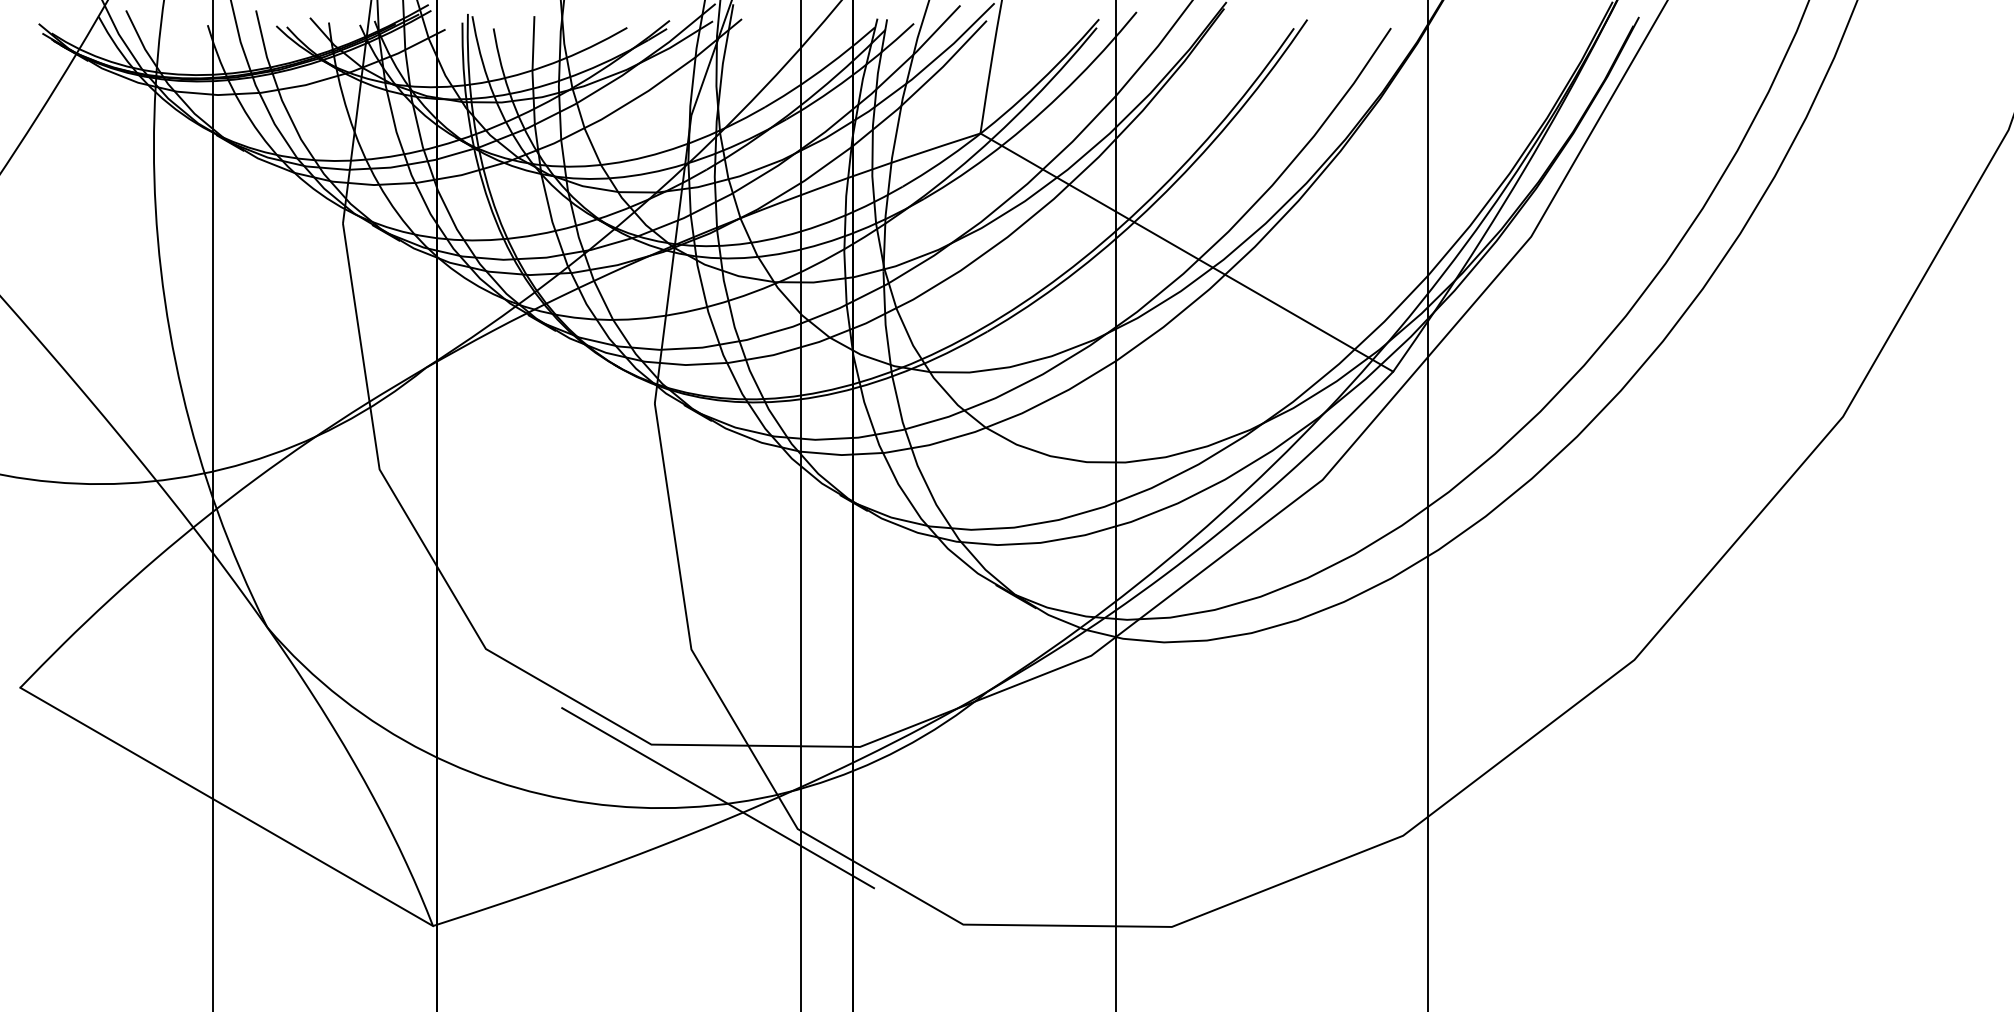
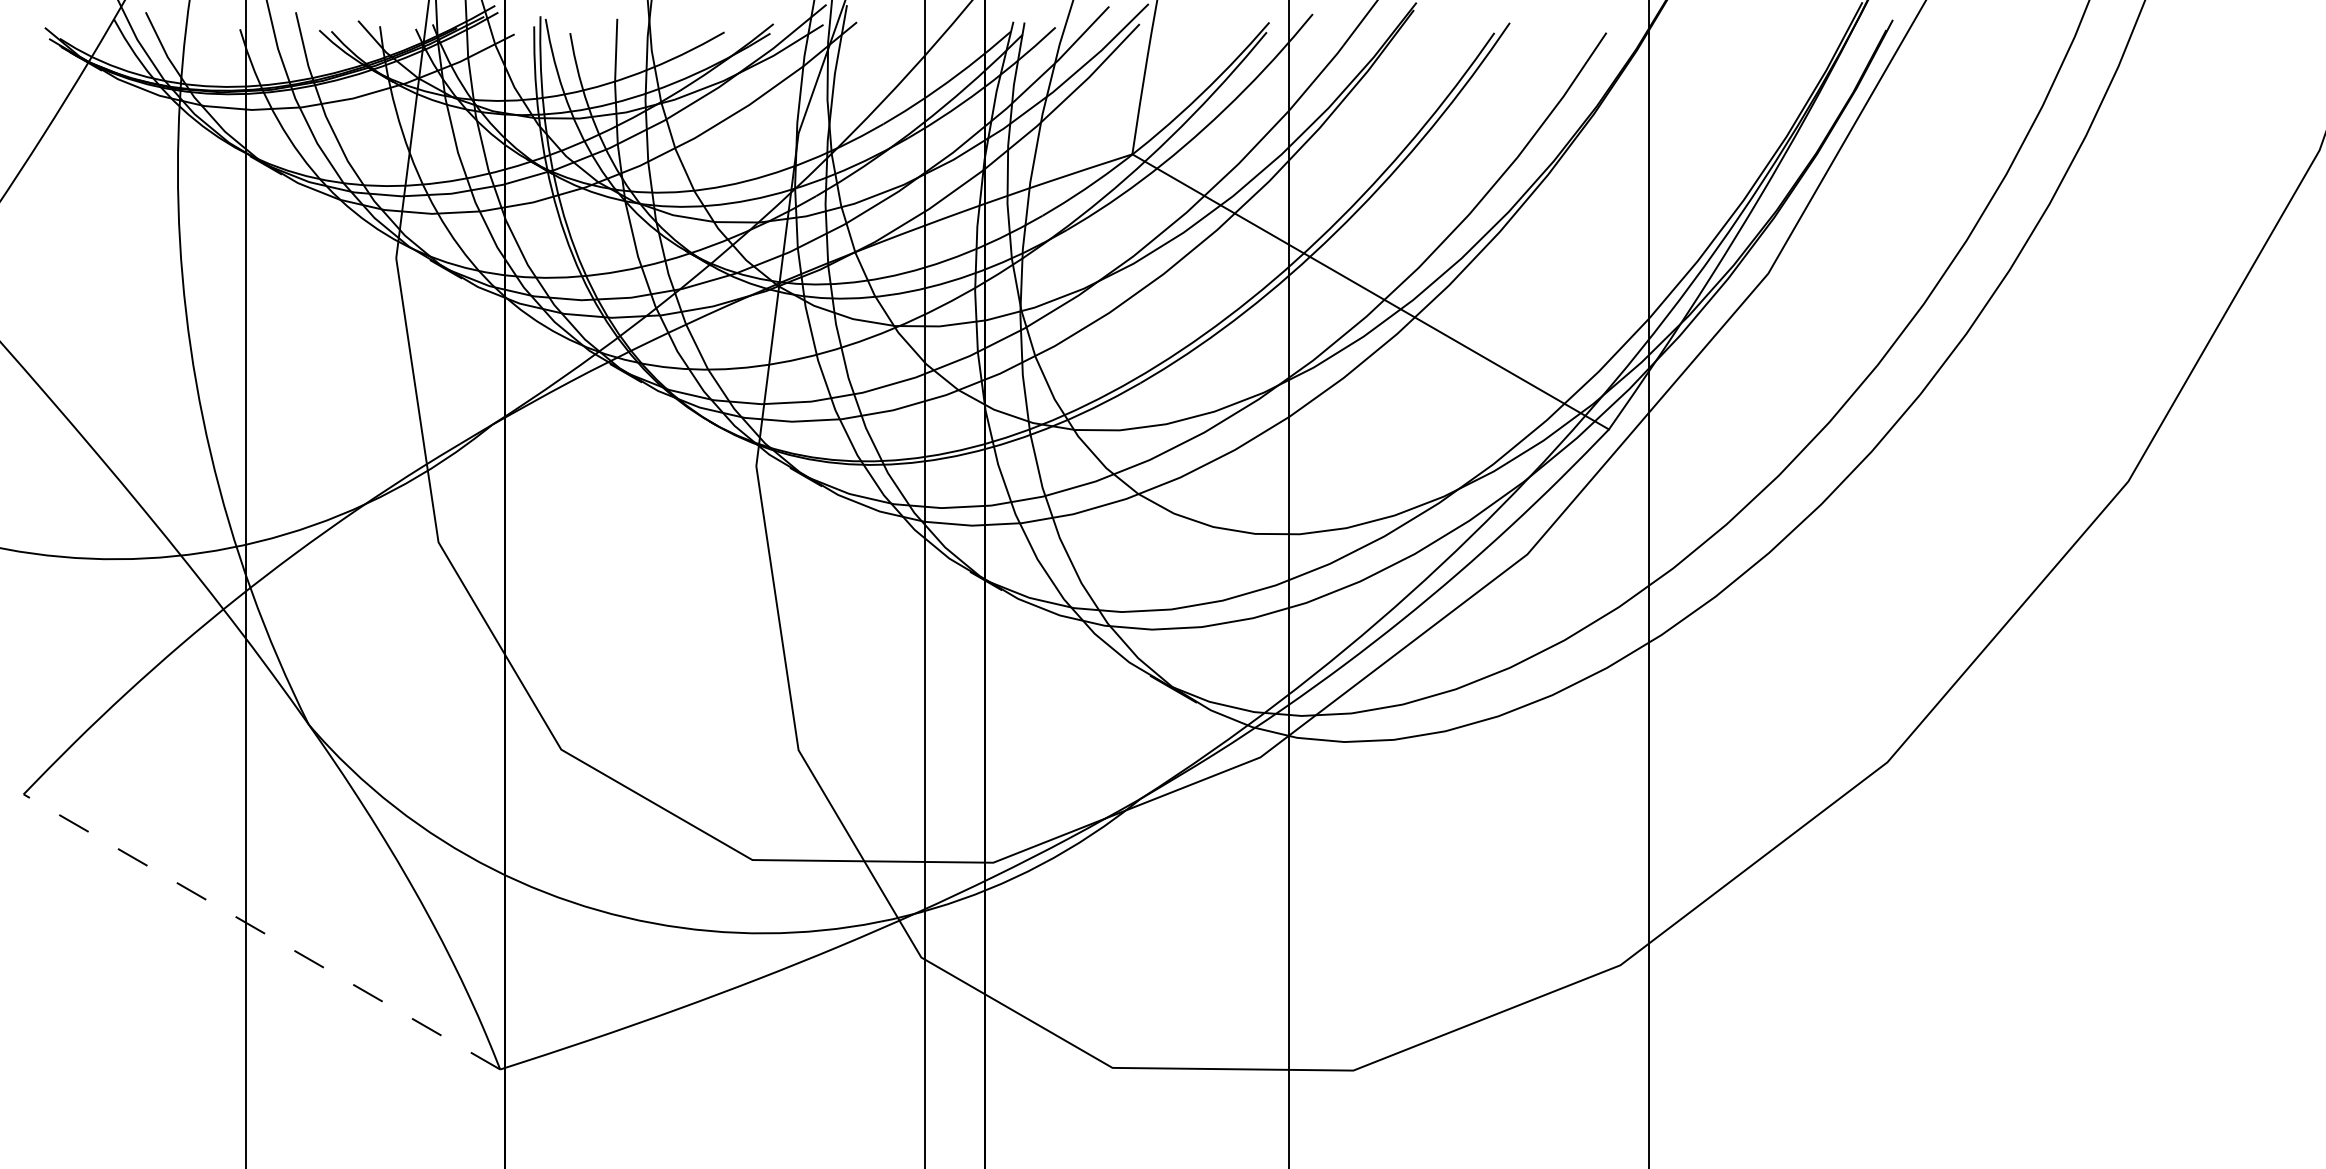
line: (718, 797) -> (829, 921), removed
line: (226, 806) -> (261, 931), solid -> dashed

